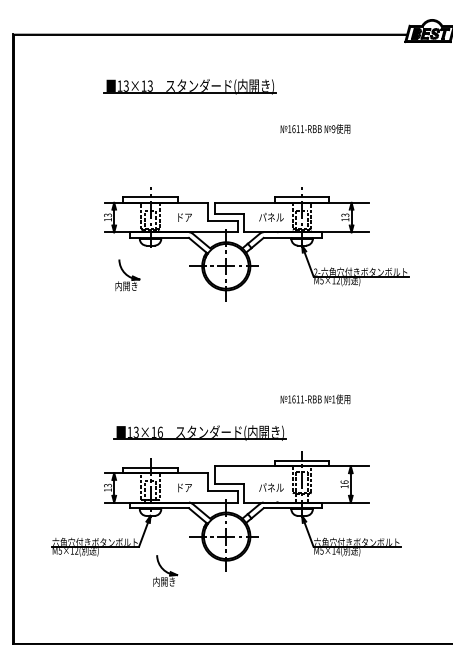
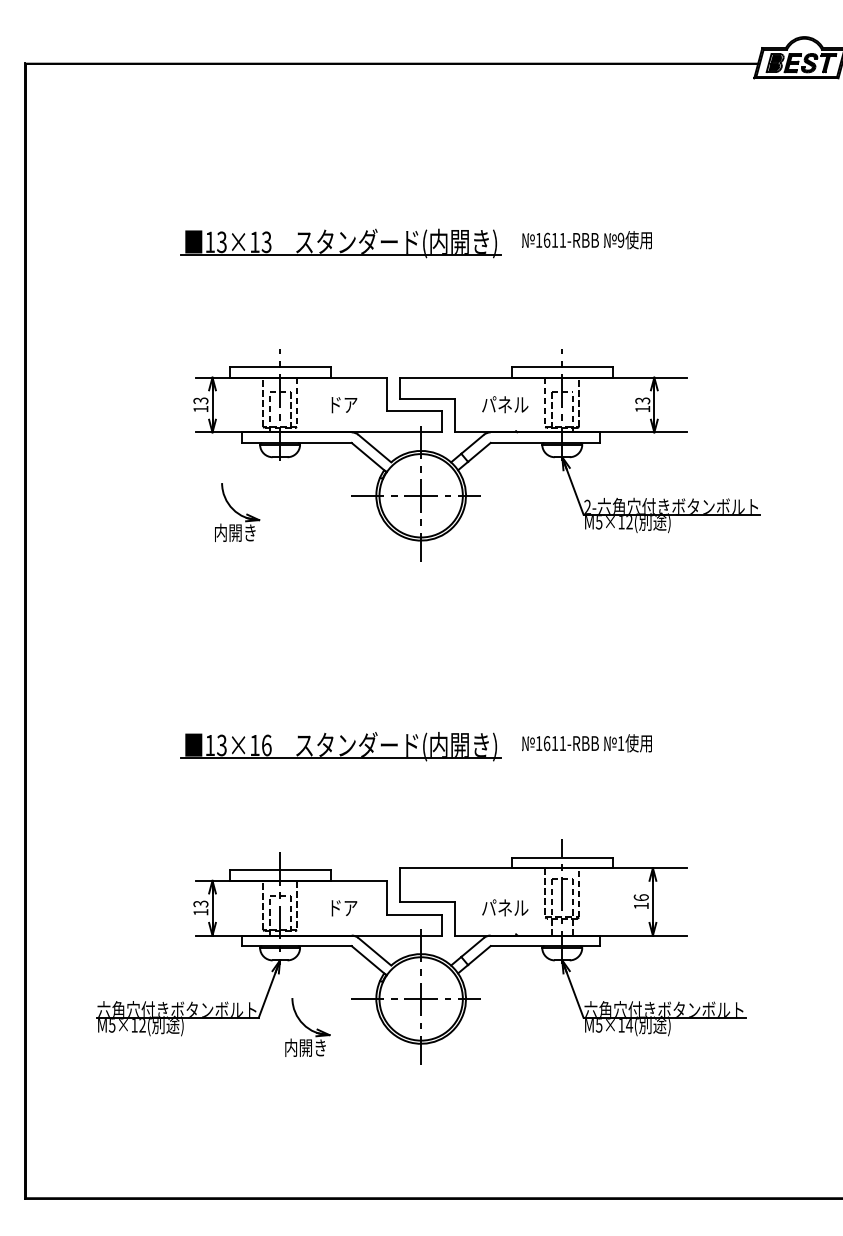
part: (189, 86) -> (339, 242), moved
part: (199, 432) -> (339, 745), moved
part: (165, 570) -> (307, 1026), moved

